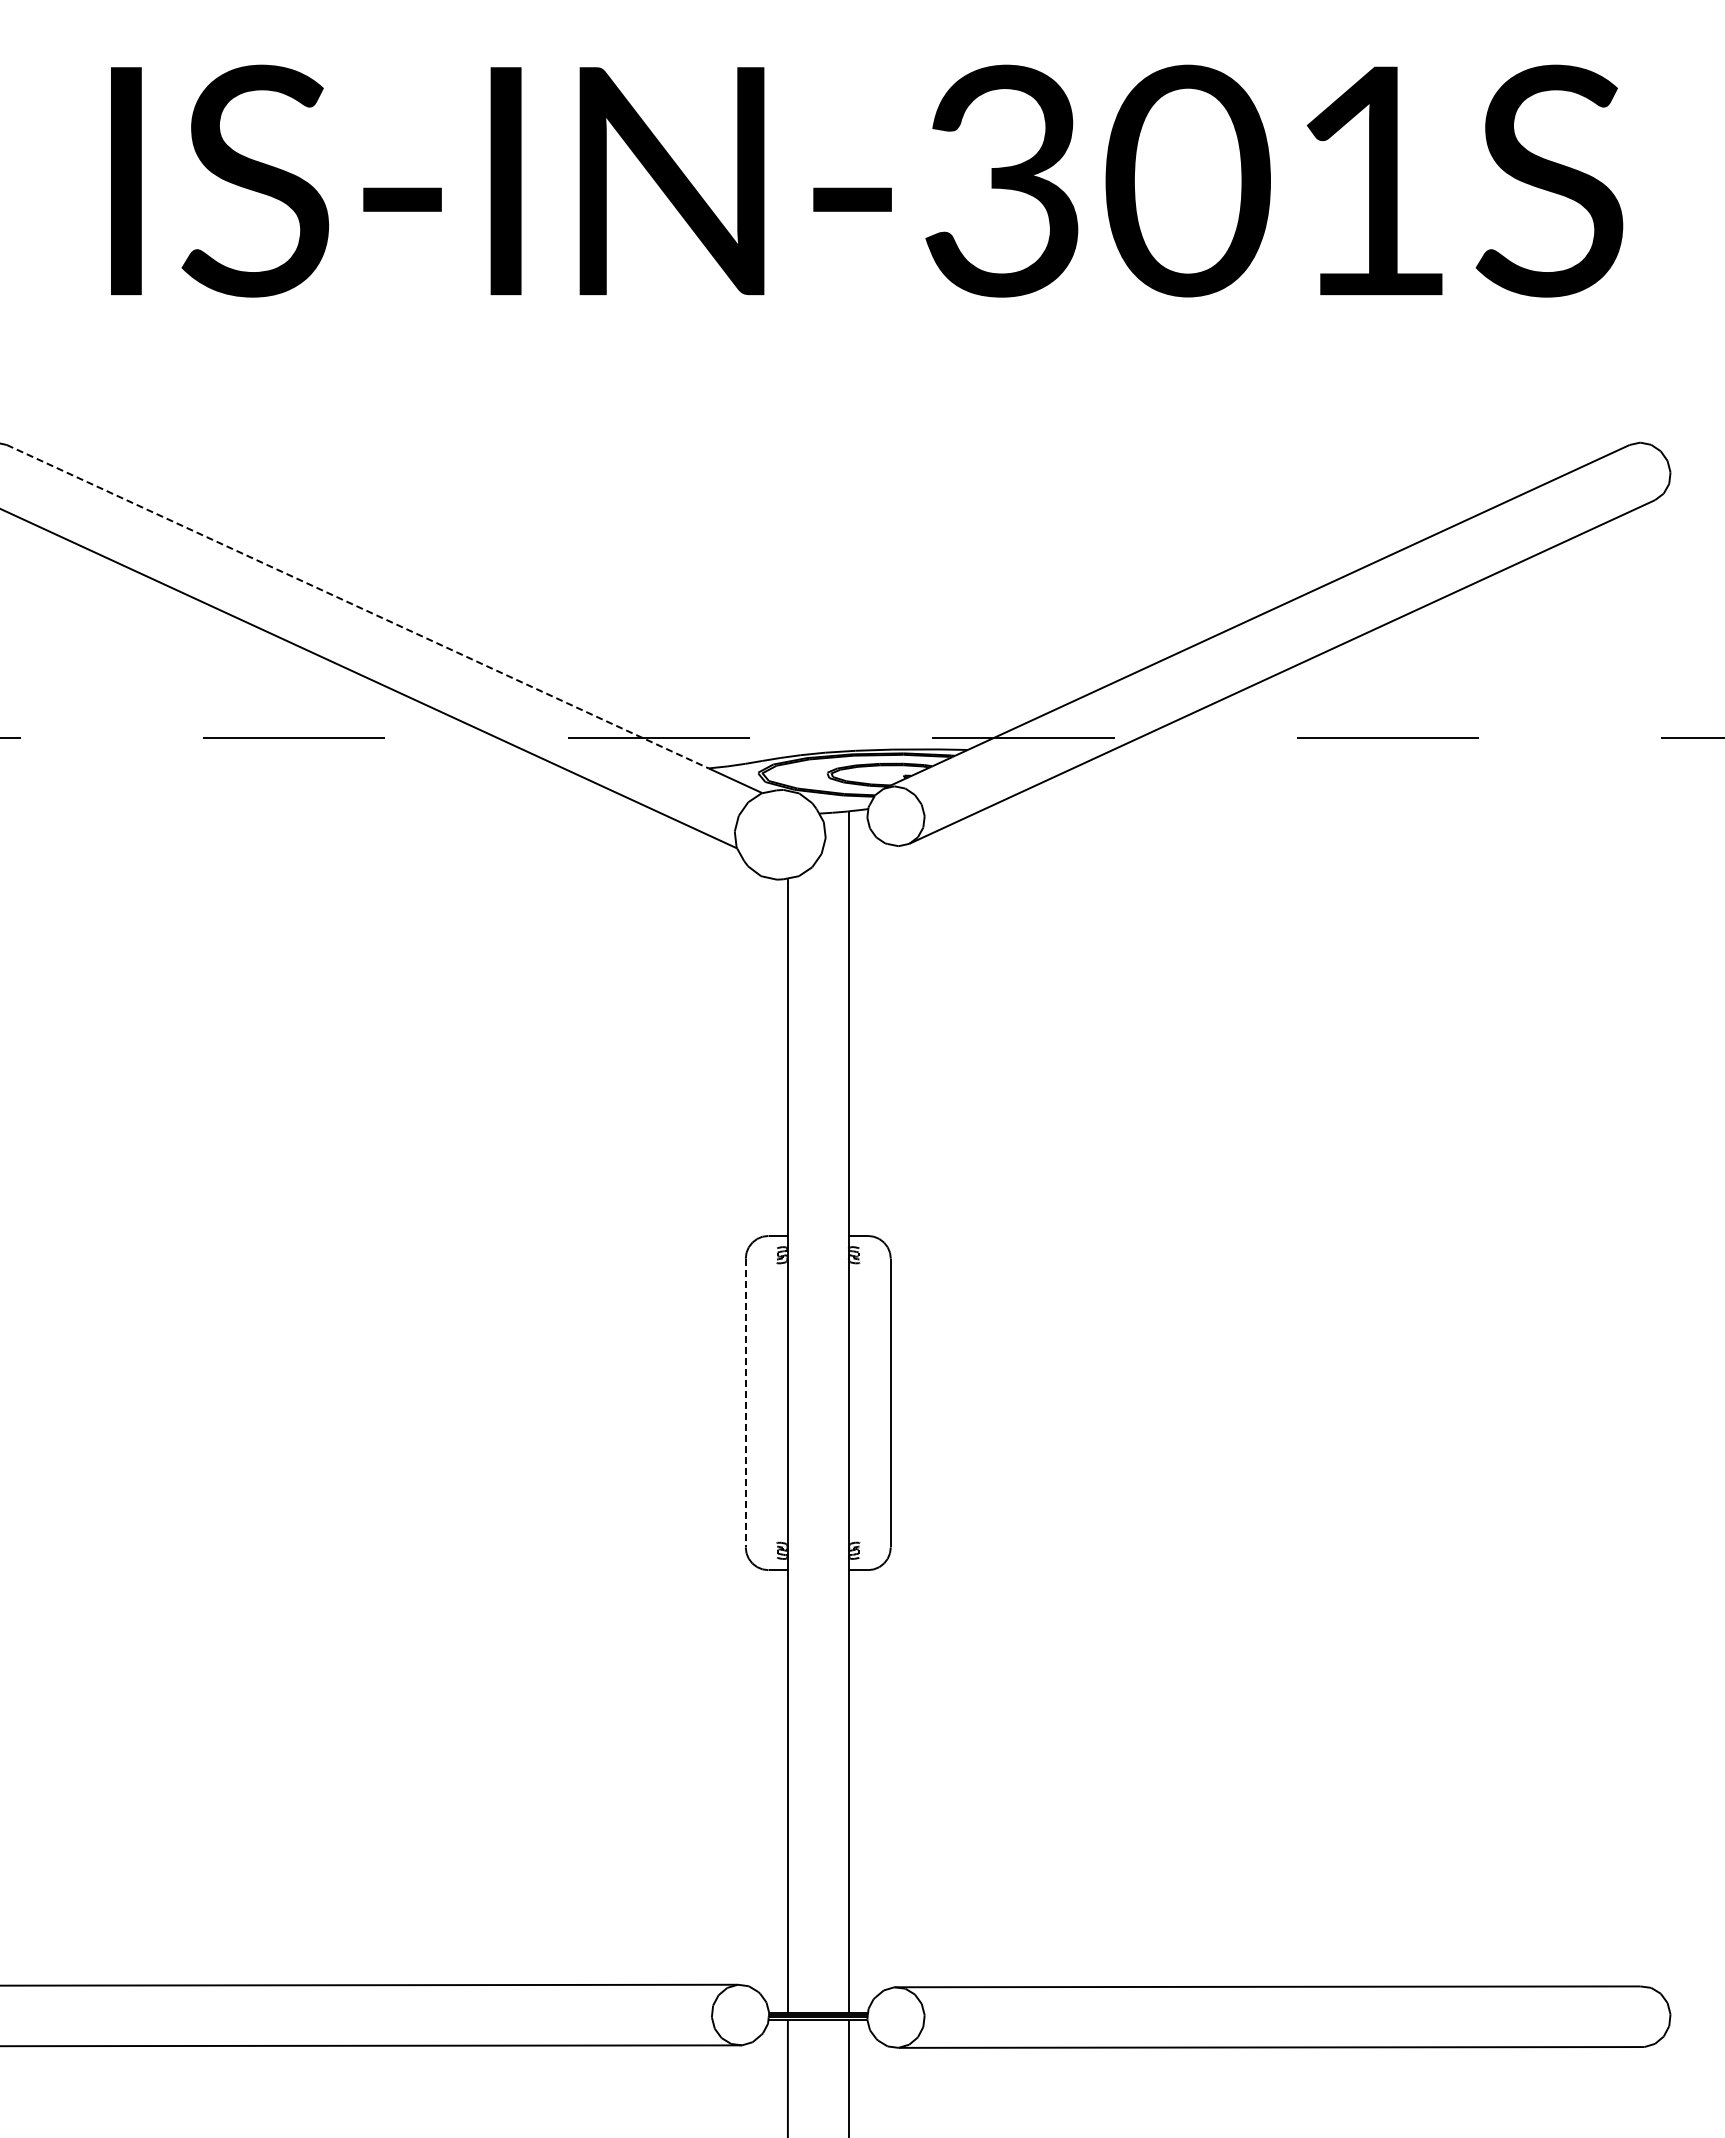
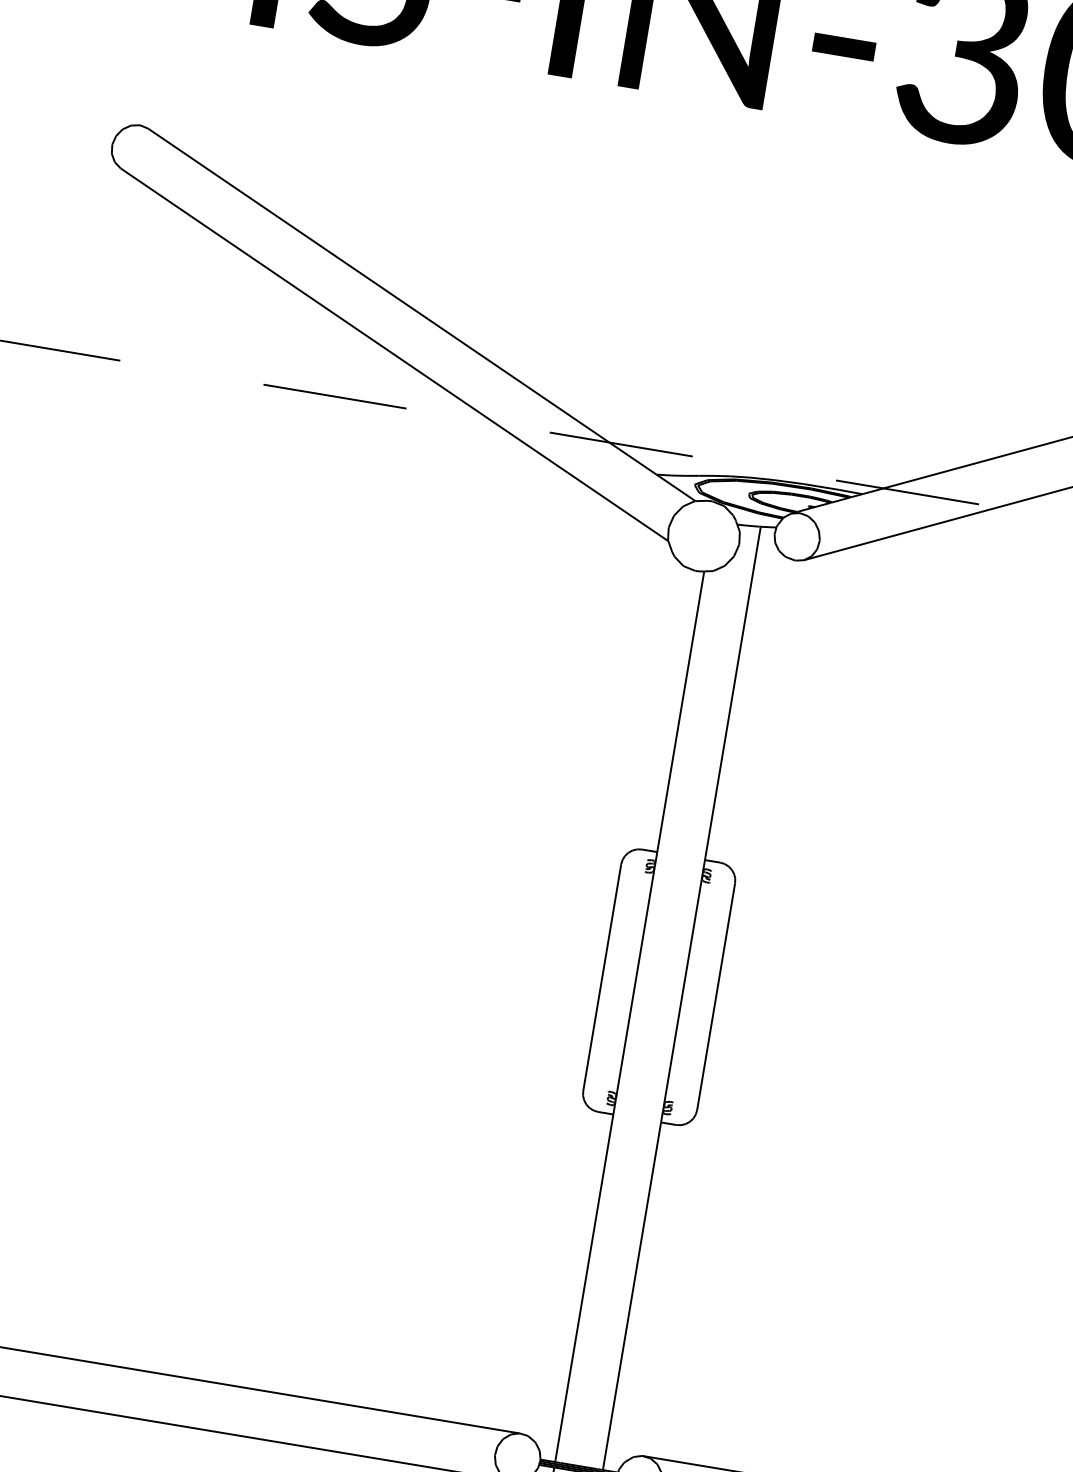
line: (358, 606) -> (402, 301), dashed -> solid
line: (745, 1403) -> (601, 978), dashed -> solid

